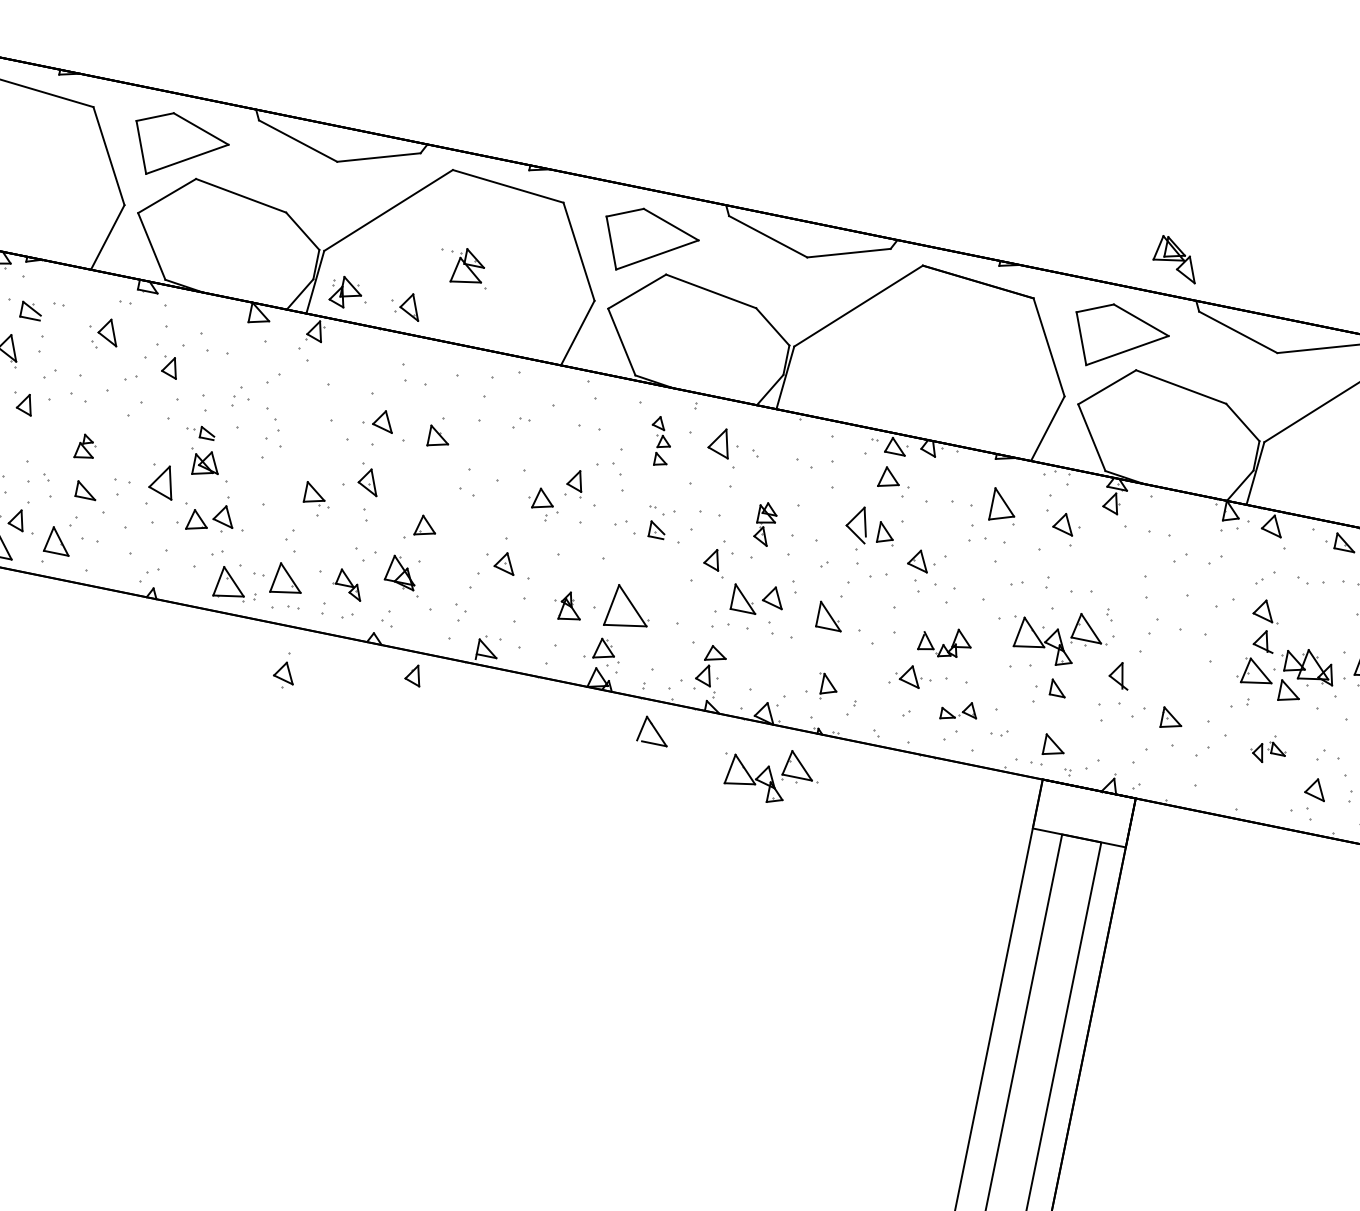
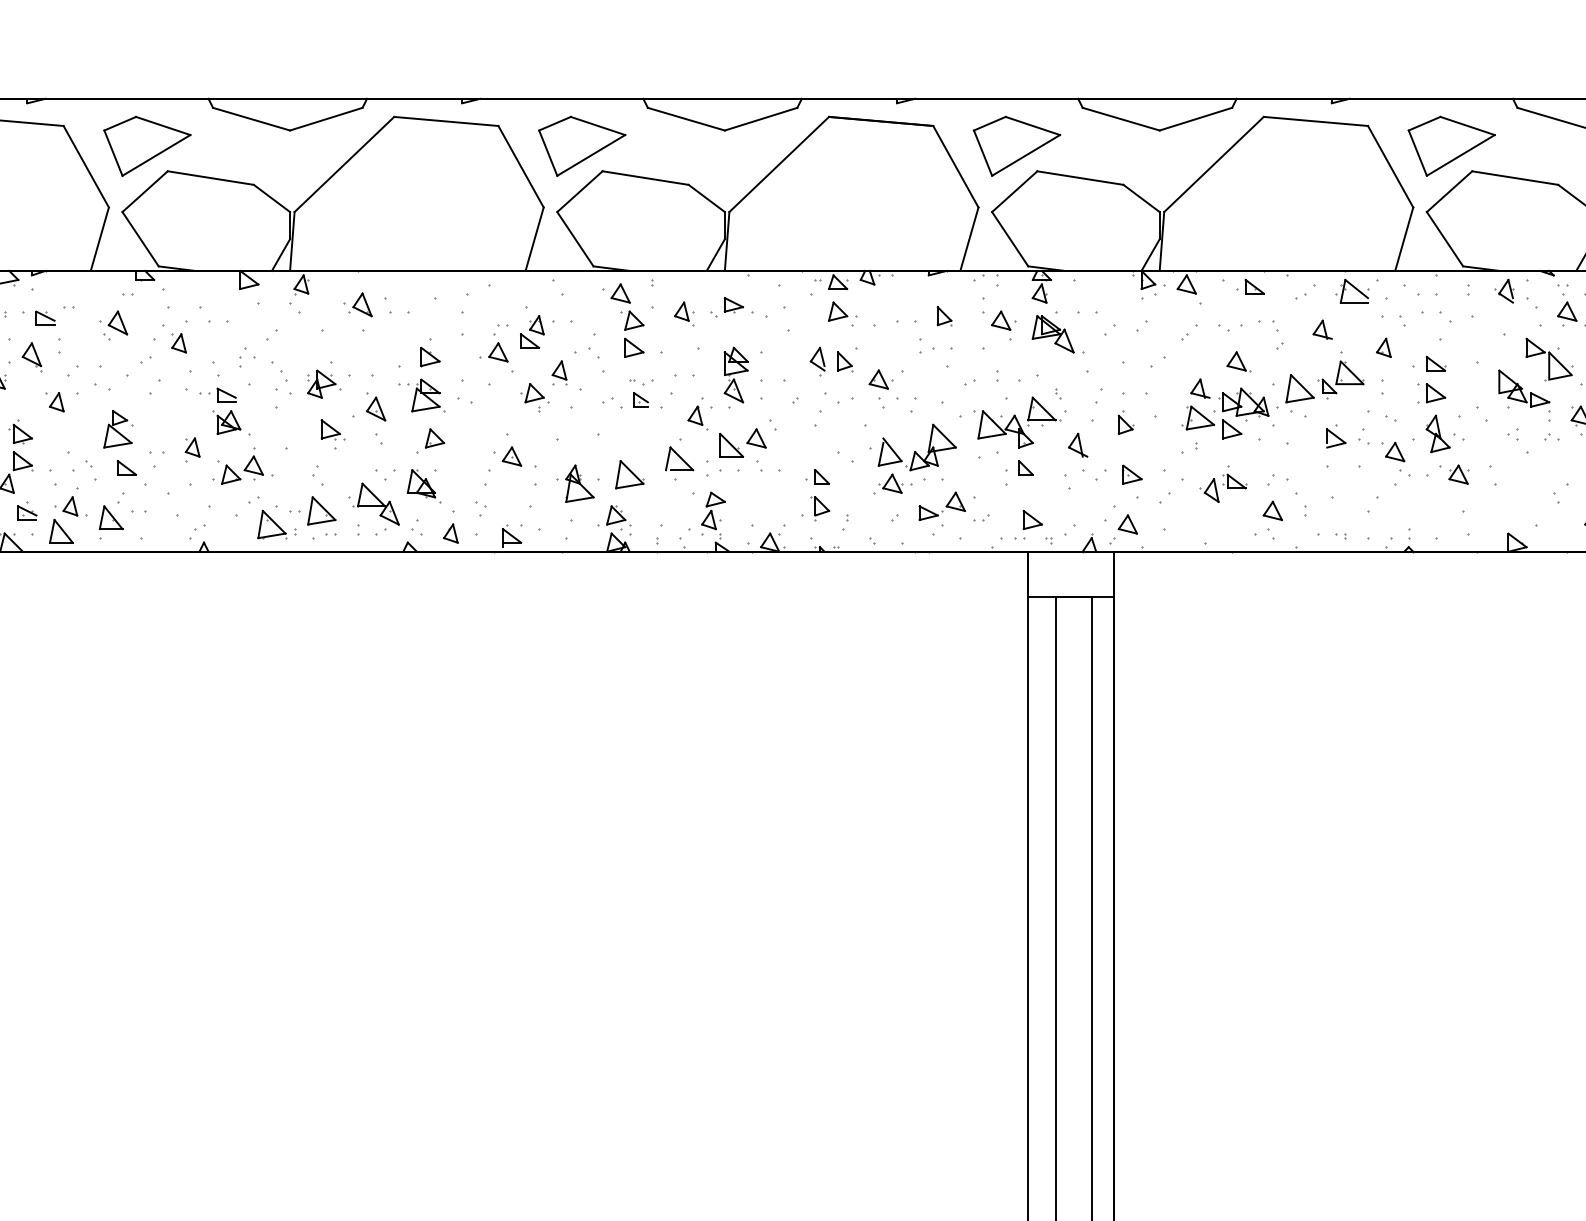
part: (1175, 259) -> (1052, 334), moved
part: (463, 266) -> (421, 395), moved
part: (349, 292) -> (324, 383), moved
part: (405, 305) -> (357, 304), moved
part: (378, 420) -> (493, 352), moved
part: (200, 431) -> (217, 394), size x1.43
part: (555, 432) -> (532, 331), added
part: (660, 441) -> (627, 320), size x1.67
part: (722, 446) -> (683, 313), size x0.71
part: (86, 447) -> (118, 429), size x1.67
part: (778, 448) -> (733, 305), added
part: (161, 485) -> (192, 449), size x0.62
part: (1003, 506) -> (944, 316), size x0.62
part: (765, 523) -> (735, 374), size x1.43
part: (856, 527) -> (817, 361), size x0.71
part: (347, 583) -> (375, 503), size x1.67
part: (568, 606) -> (575, 483), size x1.43
part: (628, 608) -> (629, 474), size x0.71
part: (1266, 610) -> (1238, 361), moved
part: (830, 615) -> (810, 444), removed
part: (944, 642) -> (916, 447), size x1.67
part: (831, 651) -> (817, 476), added
part: (1176, 661) -> (1125, 422), added
part: (284, 670) -> (335, 591), removed
part: (413, 674) -> (450, 533), moved
part: (959, 710) -> (941, 505), size x1.43
part: (654, 730) -> (679, 458), moved
part: (1268, 748) -> (1223, 483), size x1.43
part: (1155, 771) -> (1127, 524), added
part: (770, 774) -> (785, 596), removed

